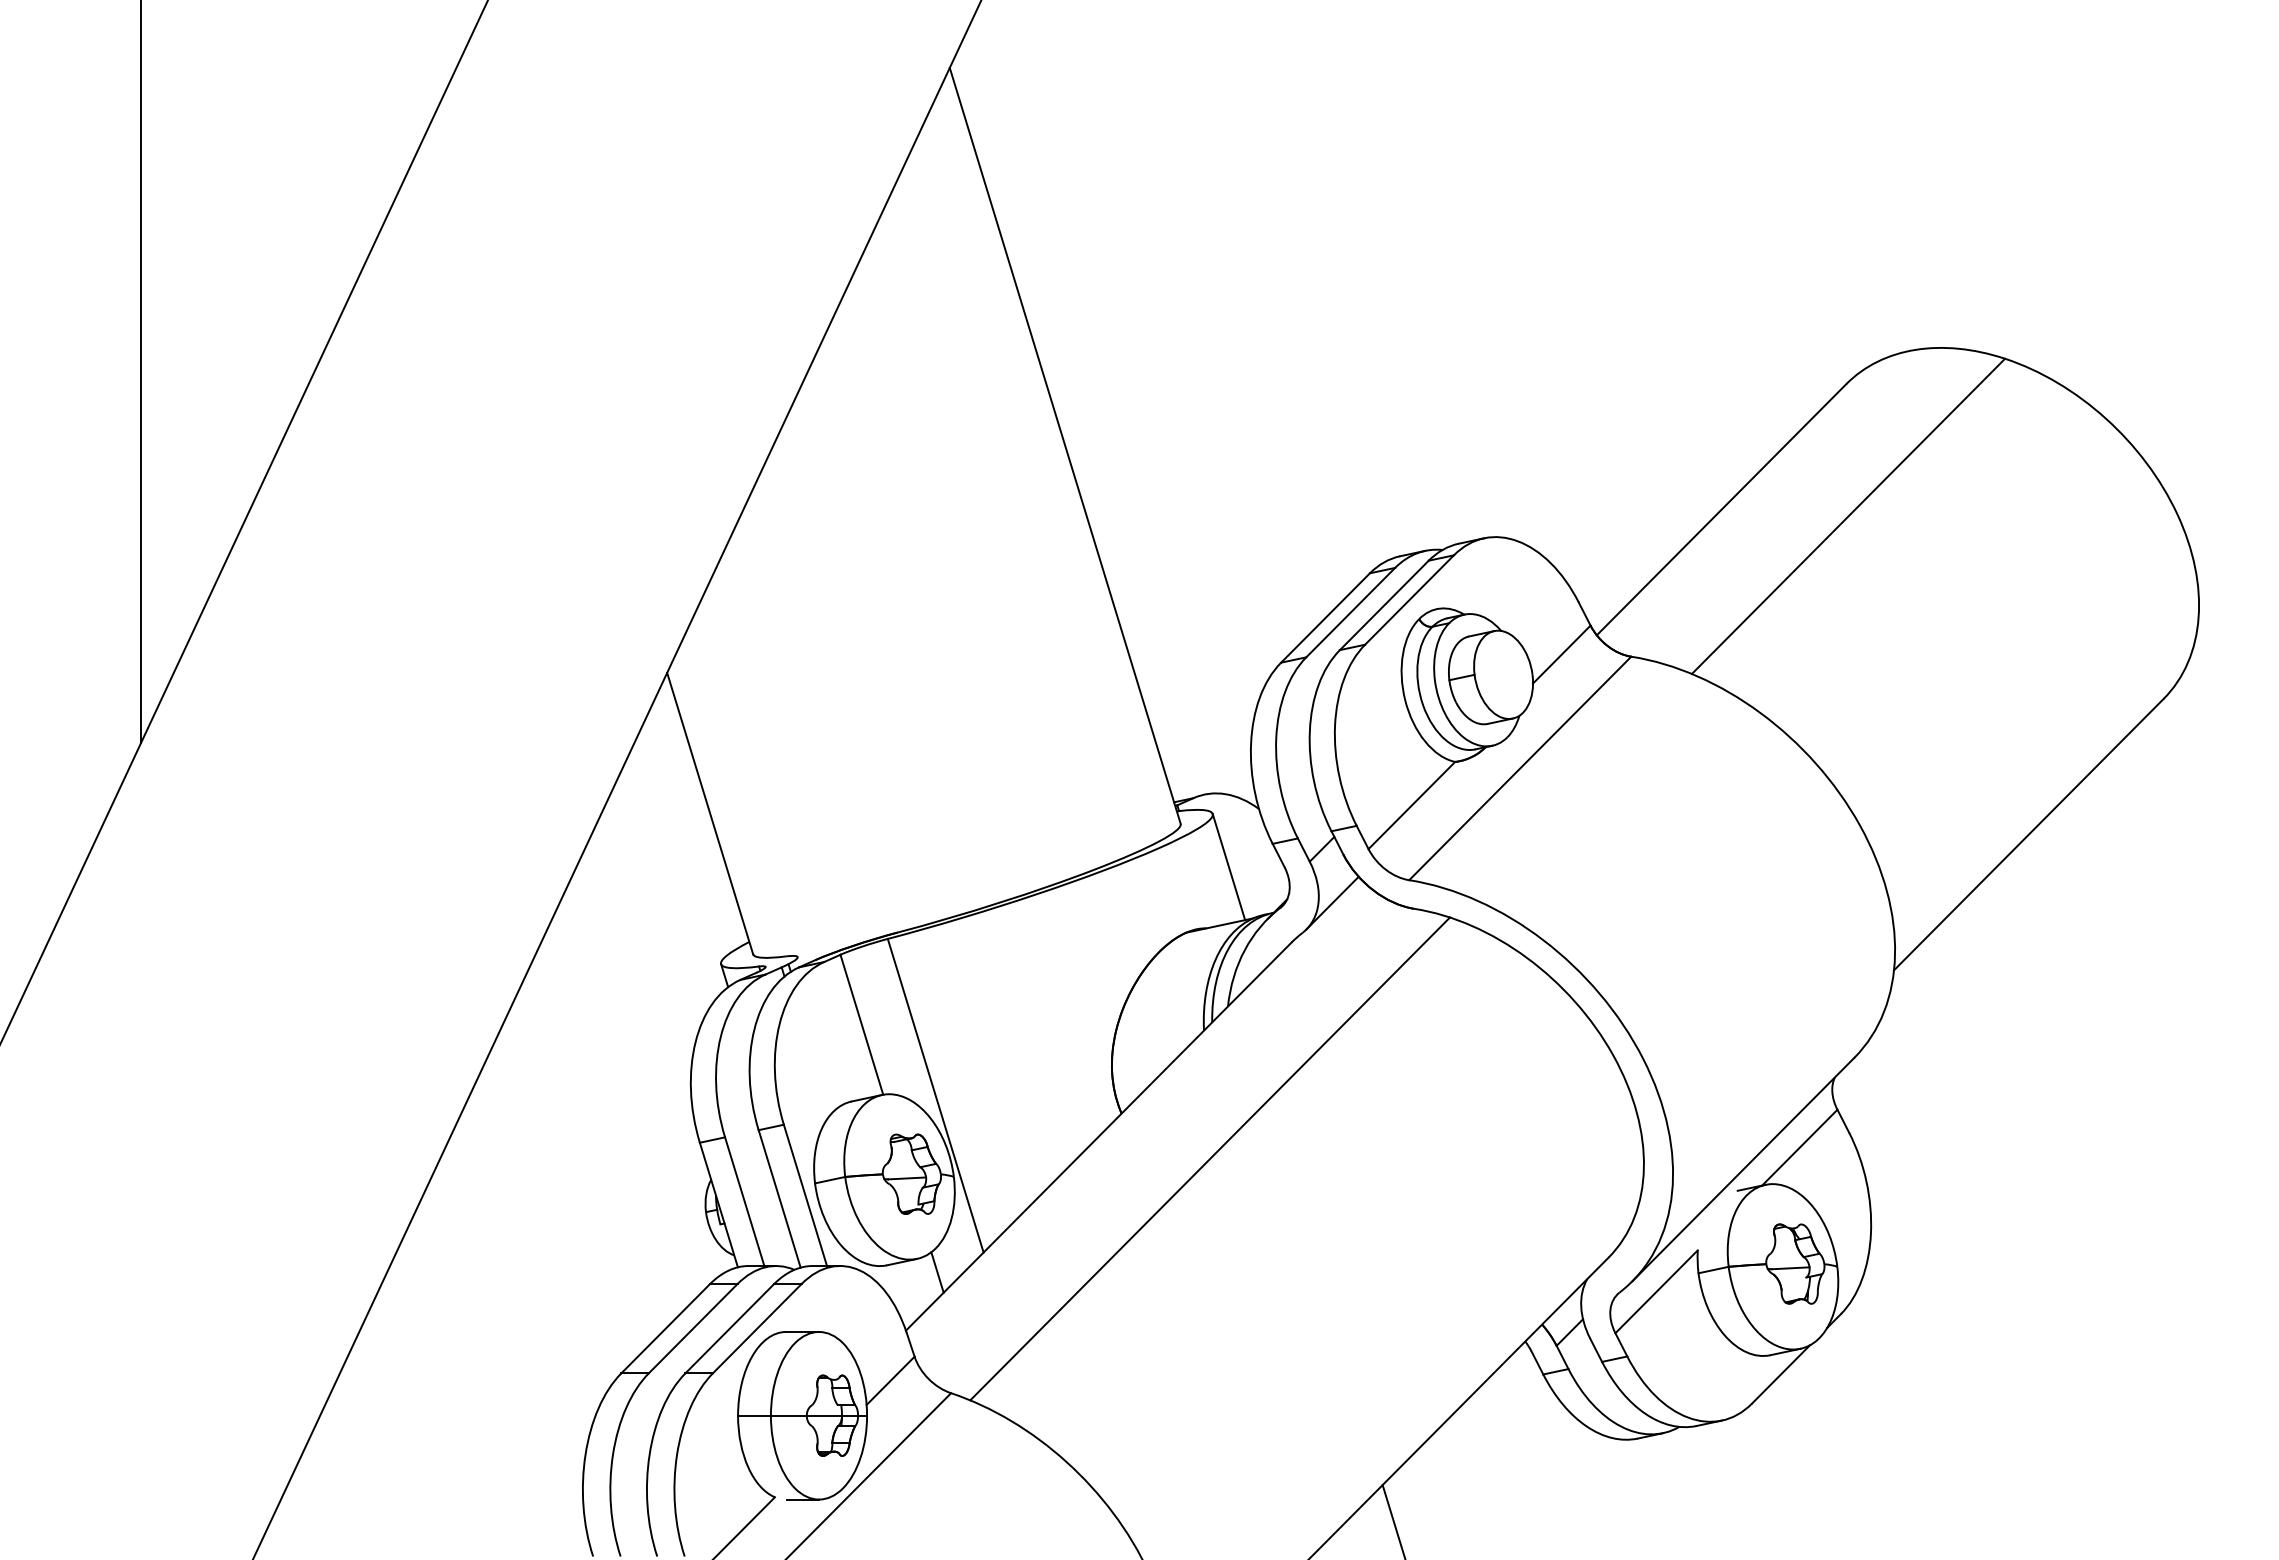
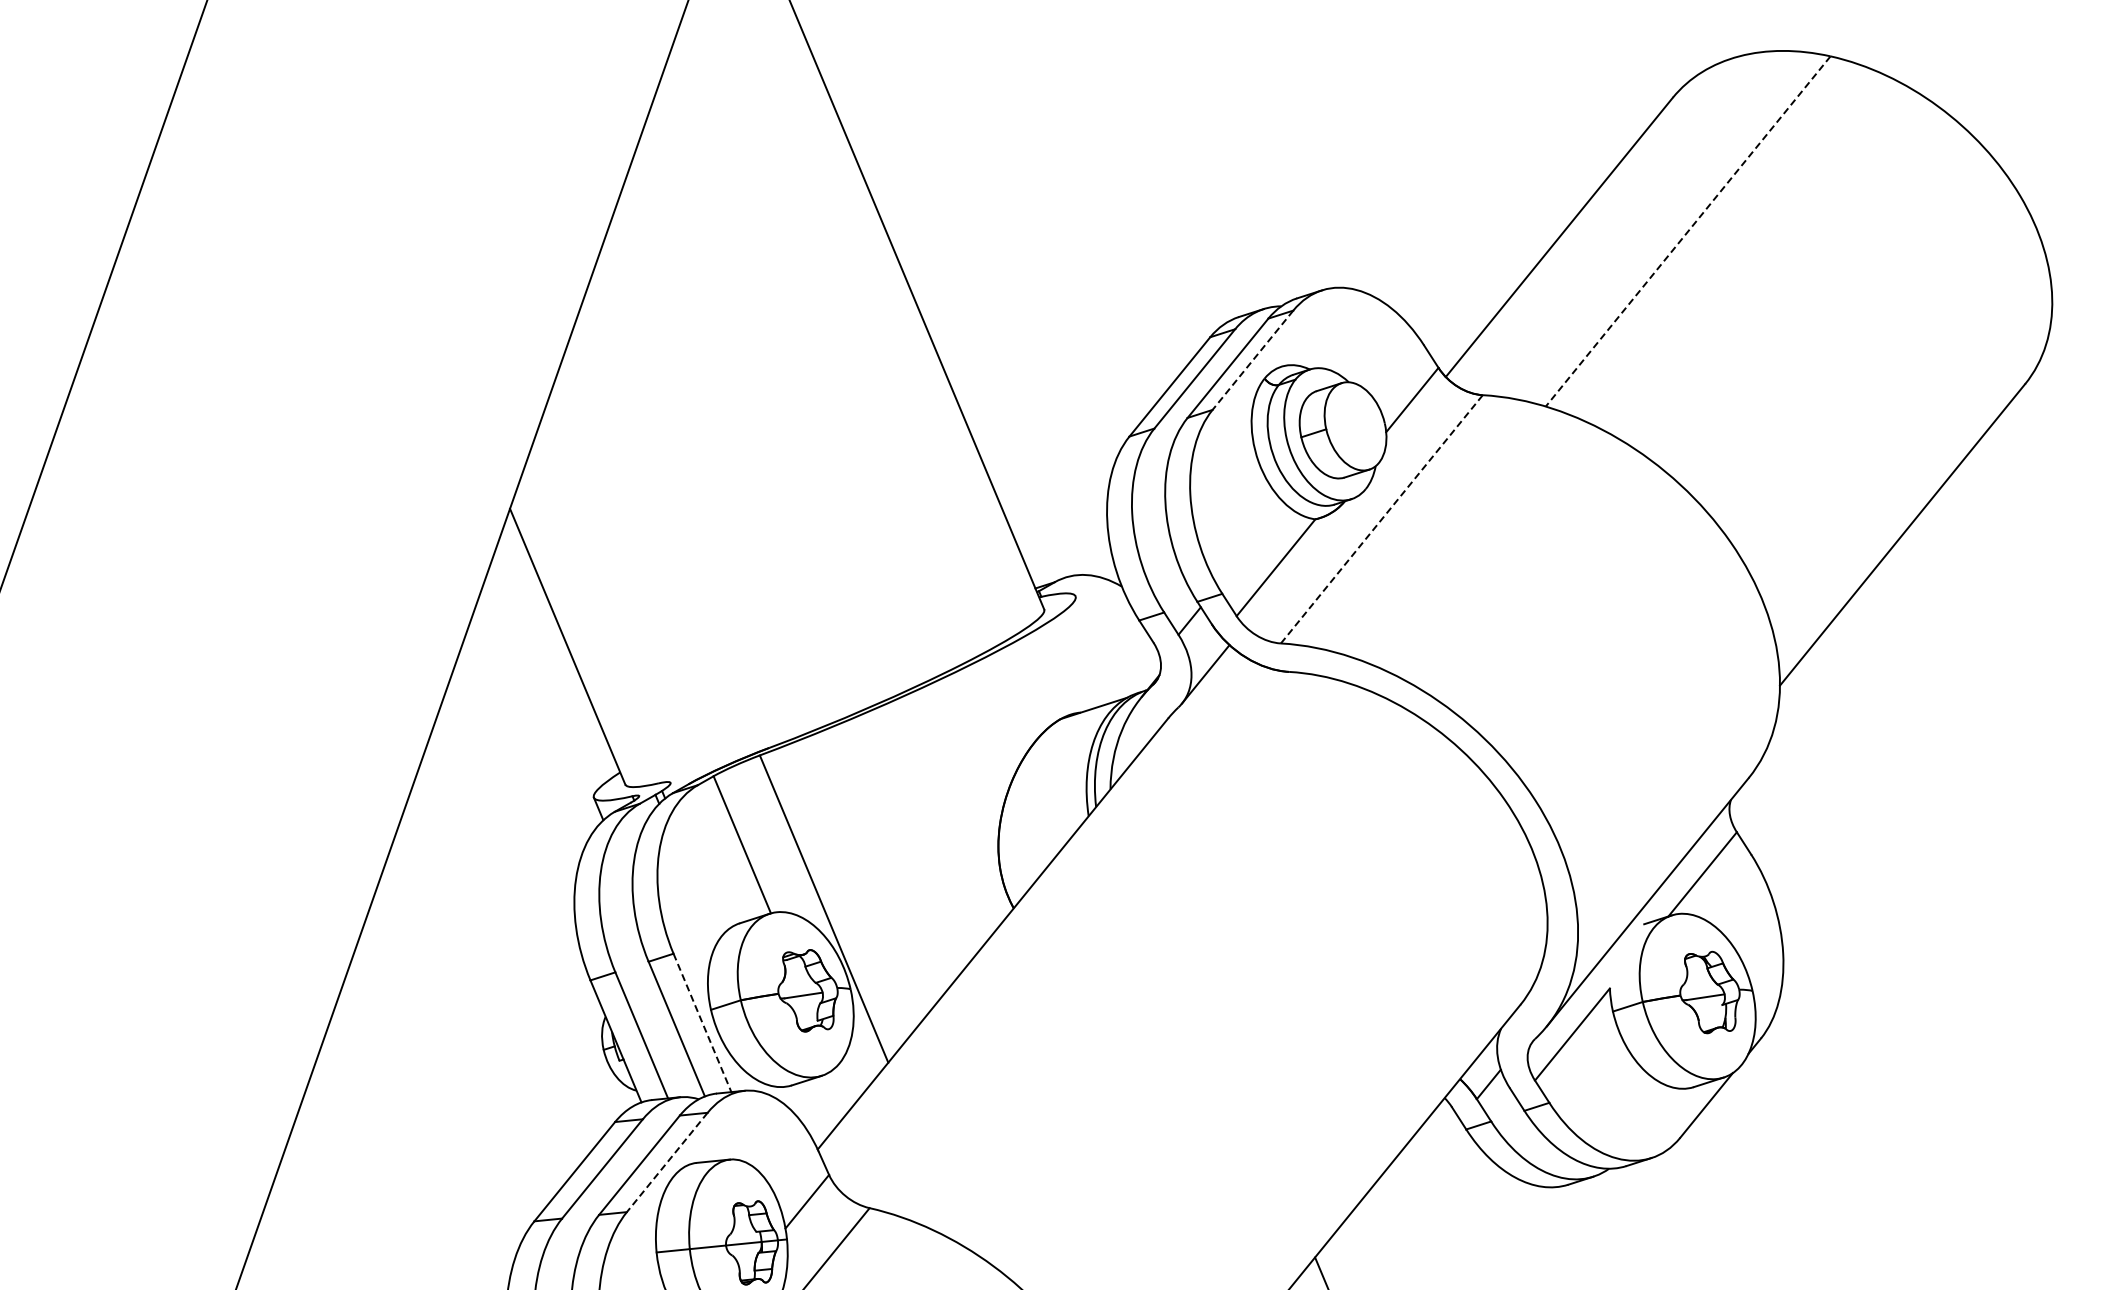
line: (1848, 516) -> (1688, 231), solid -> dashed
line: (1409, 600) -> (1252, 360), solid -> dashed
line: (1520, 768) -> (1382, 519), solid -> dashed
line: (1228, 866) -> (1096, 647), removed
line: (1210, 1158) -> (1108, 944), removed
line: (805, 1195) -> (702, 1023), solid -> dashed
line: (937, 1272) -> (843, 1087), removed
line: (756, 1329) -> (666, 1163), solid -> dashed

